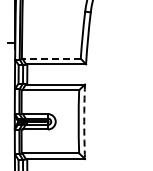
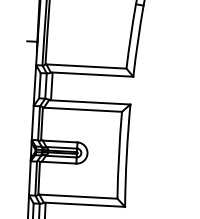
line: (51, 58) -> (86, 66), dashed -> solid
arc: (84, 121) -> (127, 155), dashed -> solid

